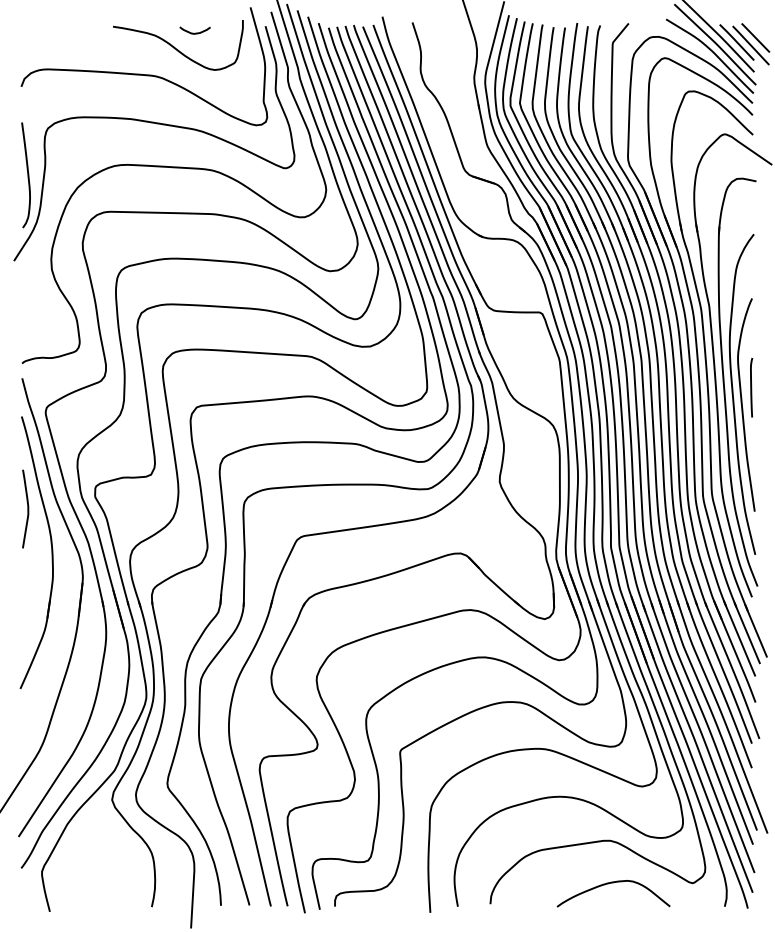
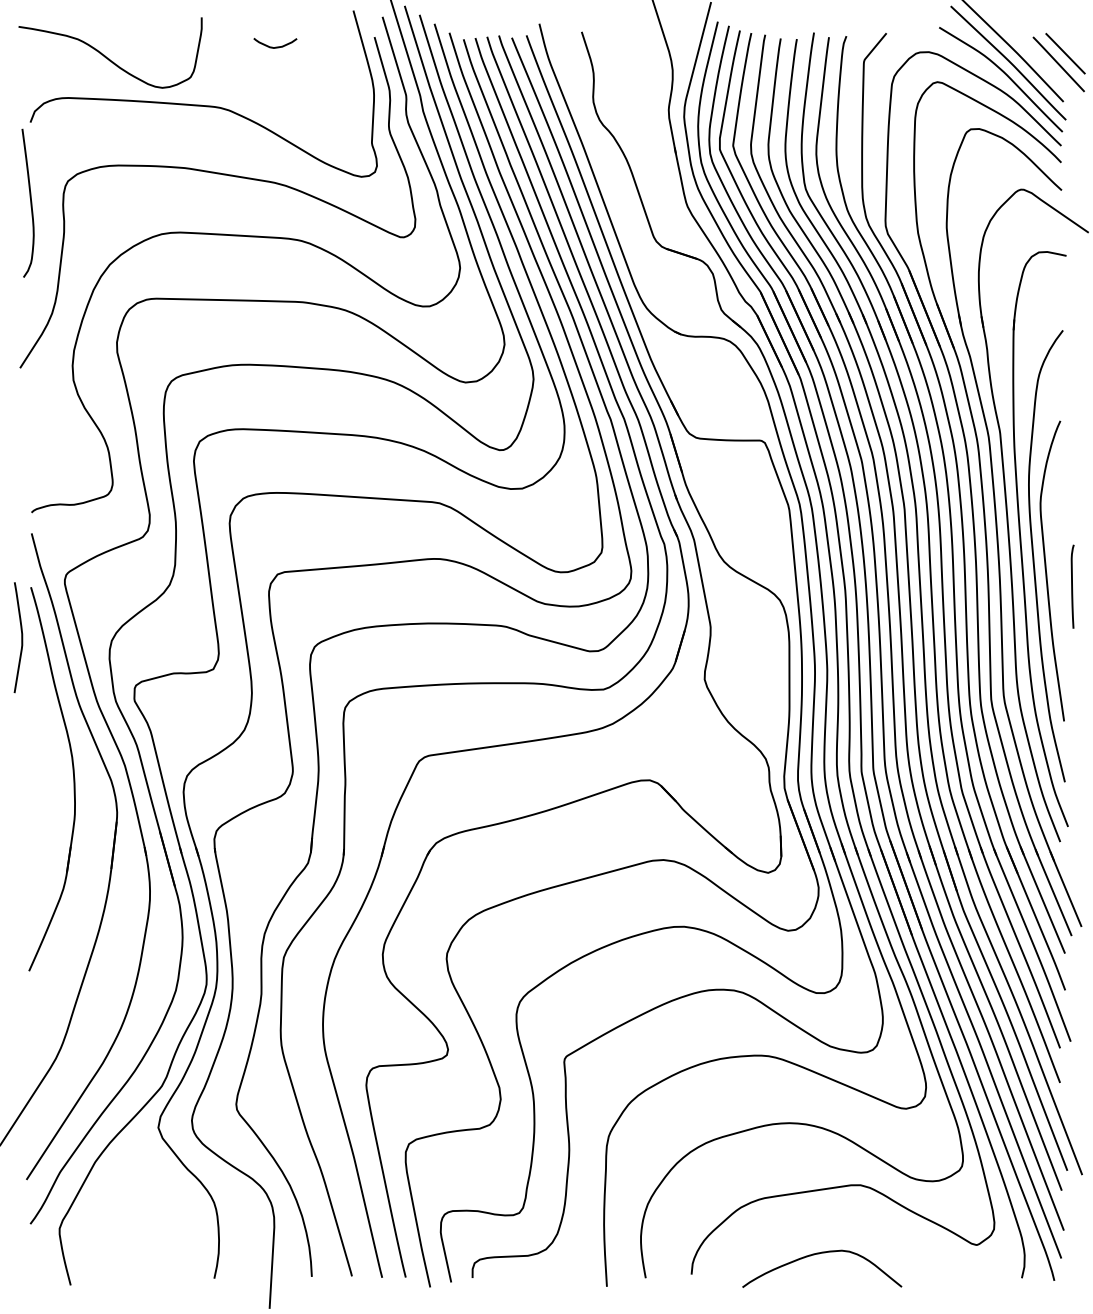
line: (736, 42) -> (1038, 59), removed
curve: (175, 47) -> (106, 56), moved
curve: (27, 174) -> (30, 202), moved
curve: (751, 387) -> (1072, 586), moved
curve: (27, 508) -> (21, 637), moved
curve: (611, 883) -> (819, 1254), moved

